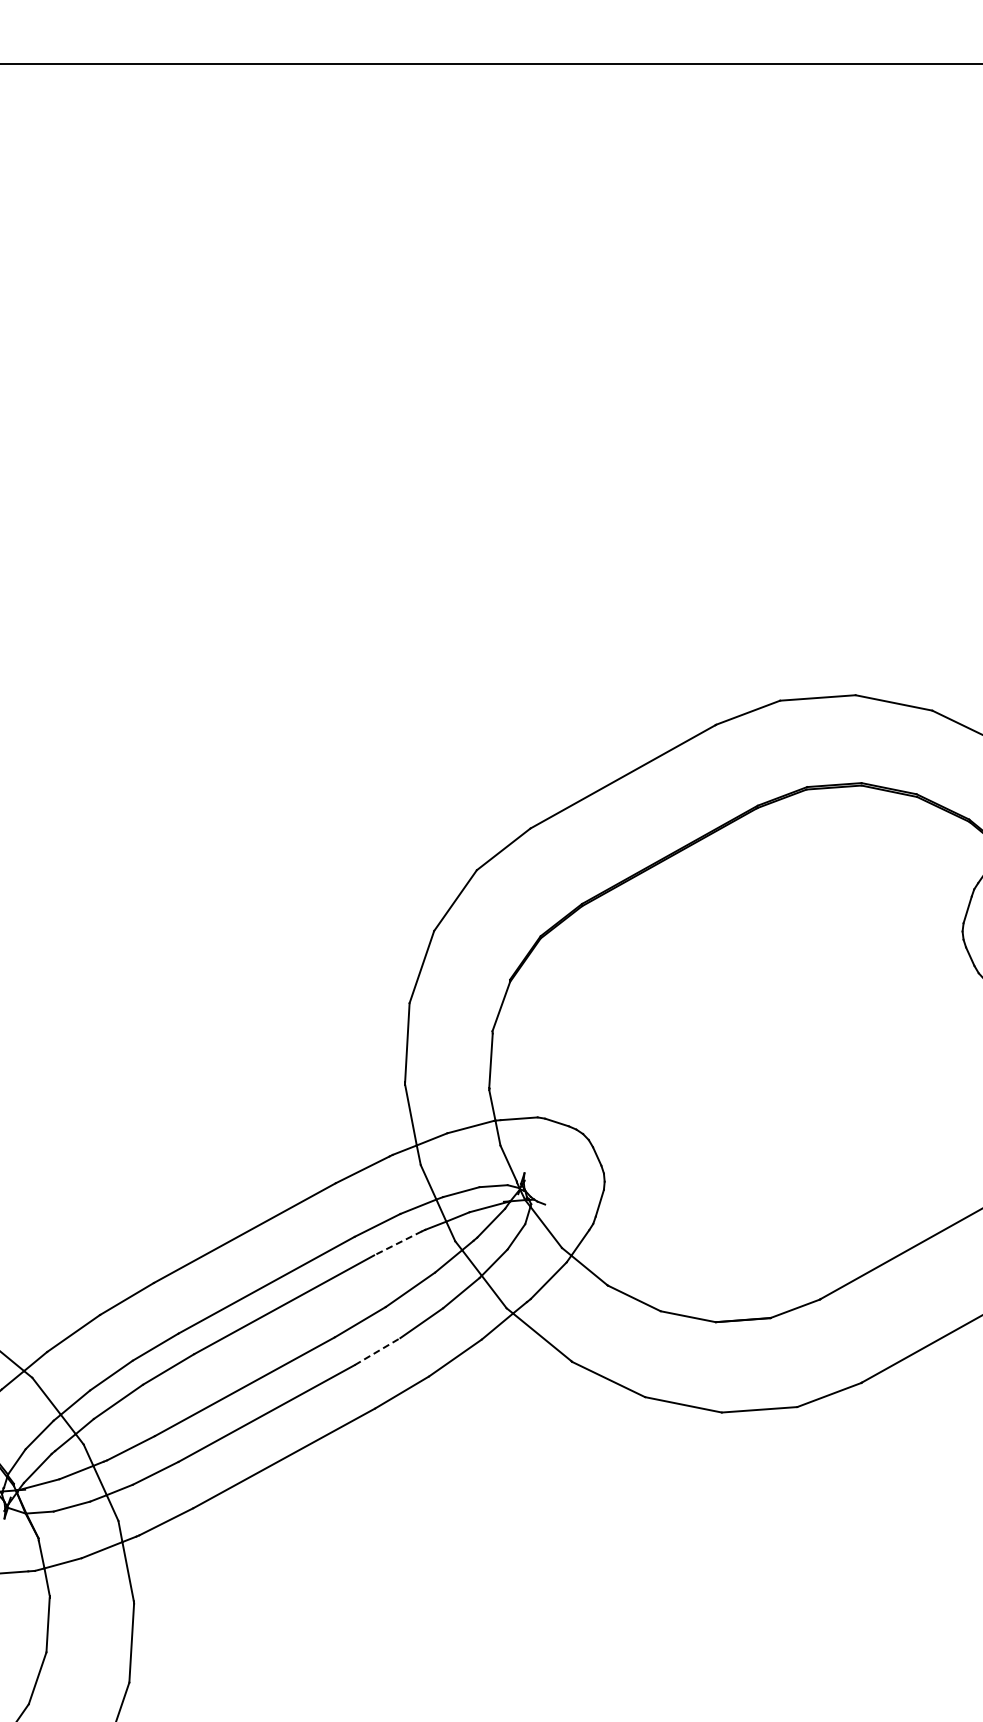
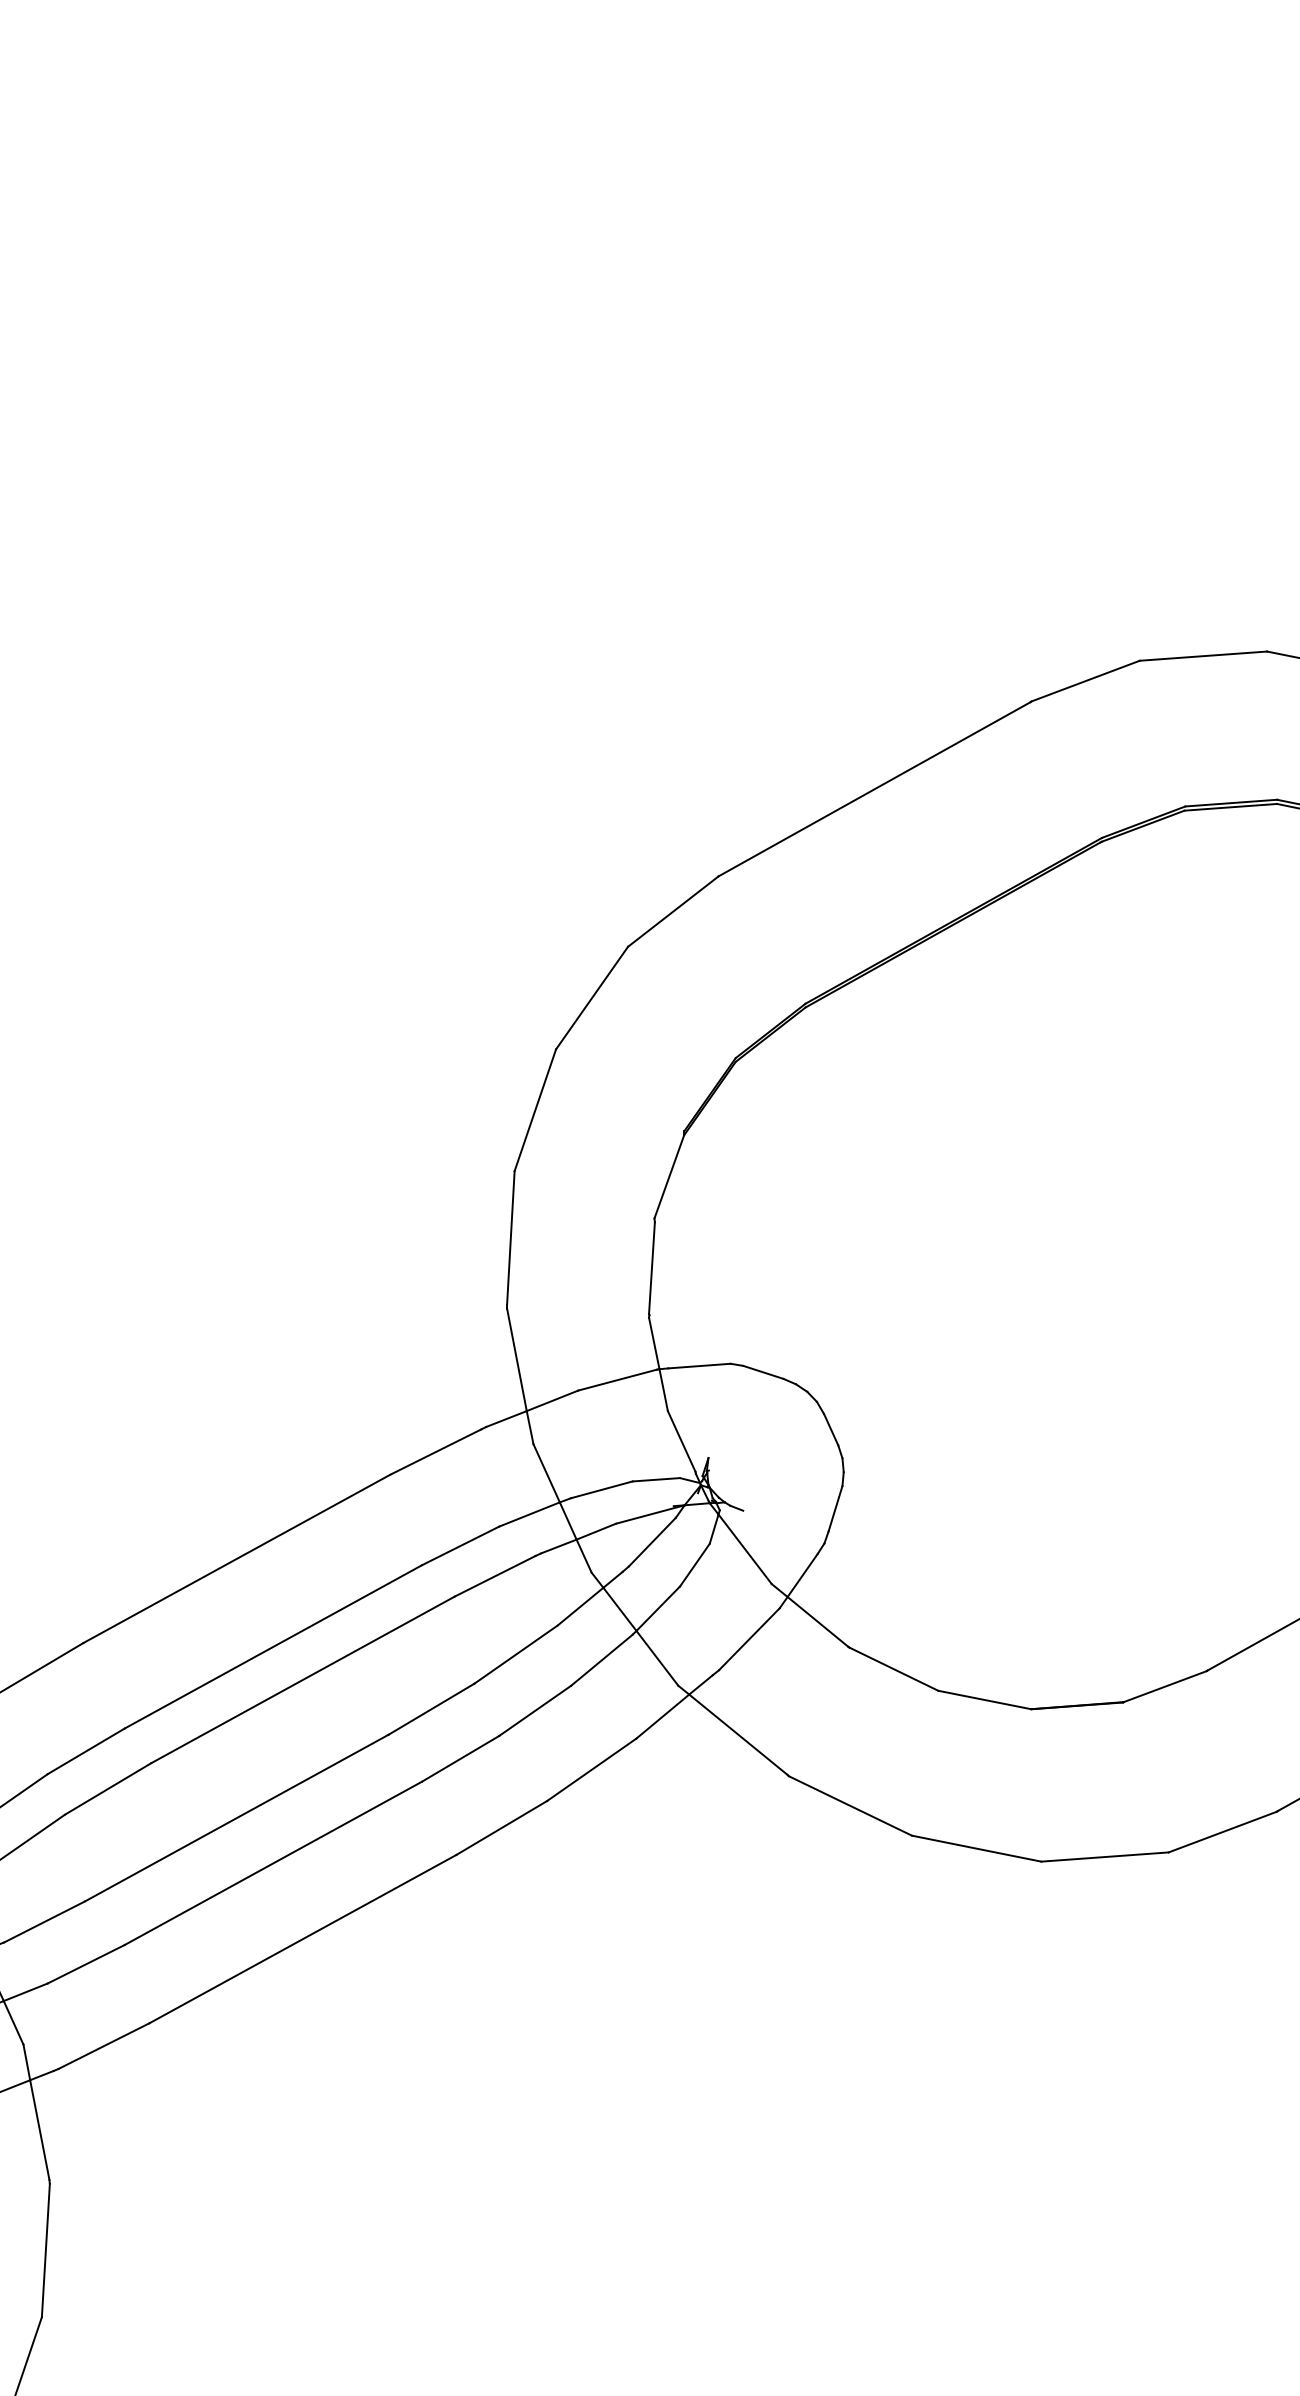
line: (398, 1243) -> (495, 1576), dashed -> solid
line: (377, 1351) -> (460, 1758), dashed -> solid

